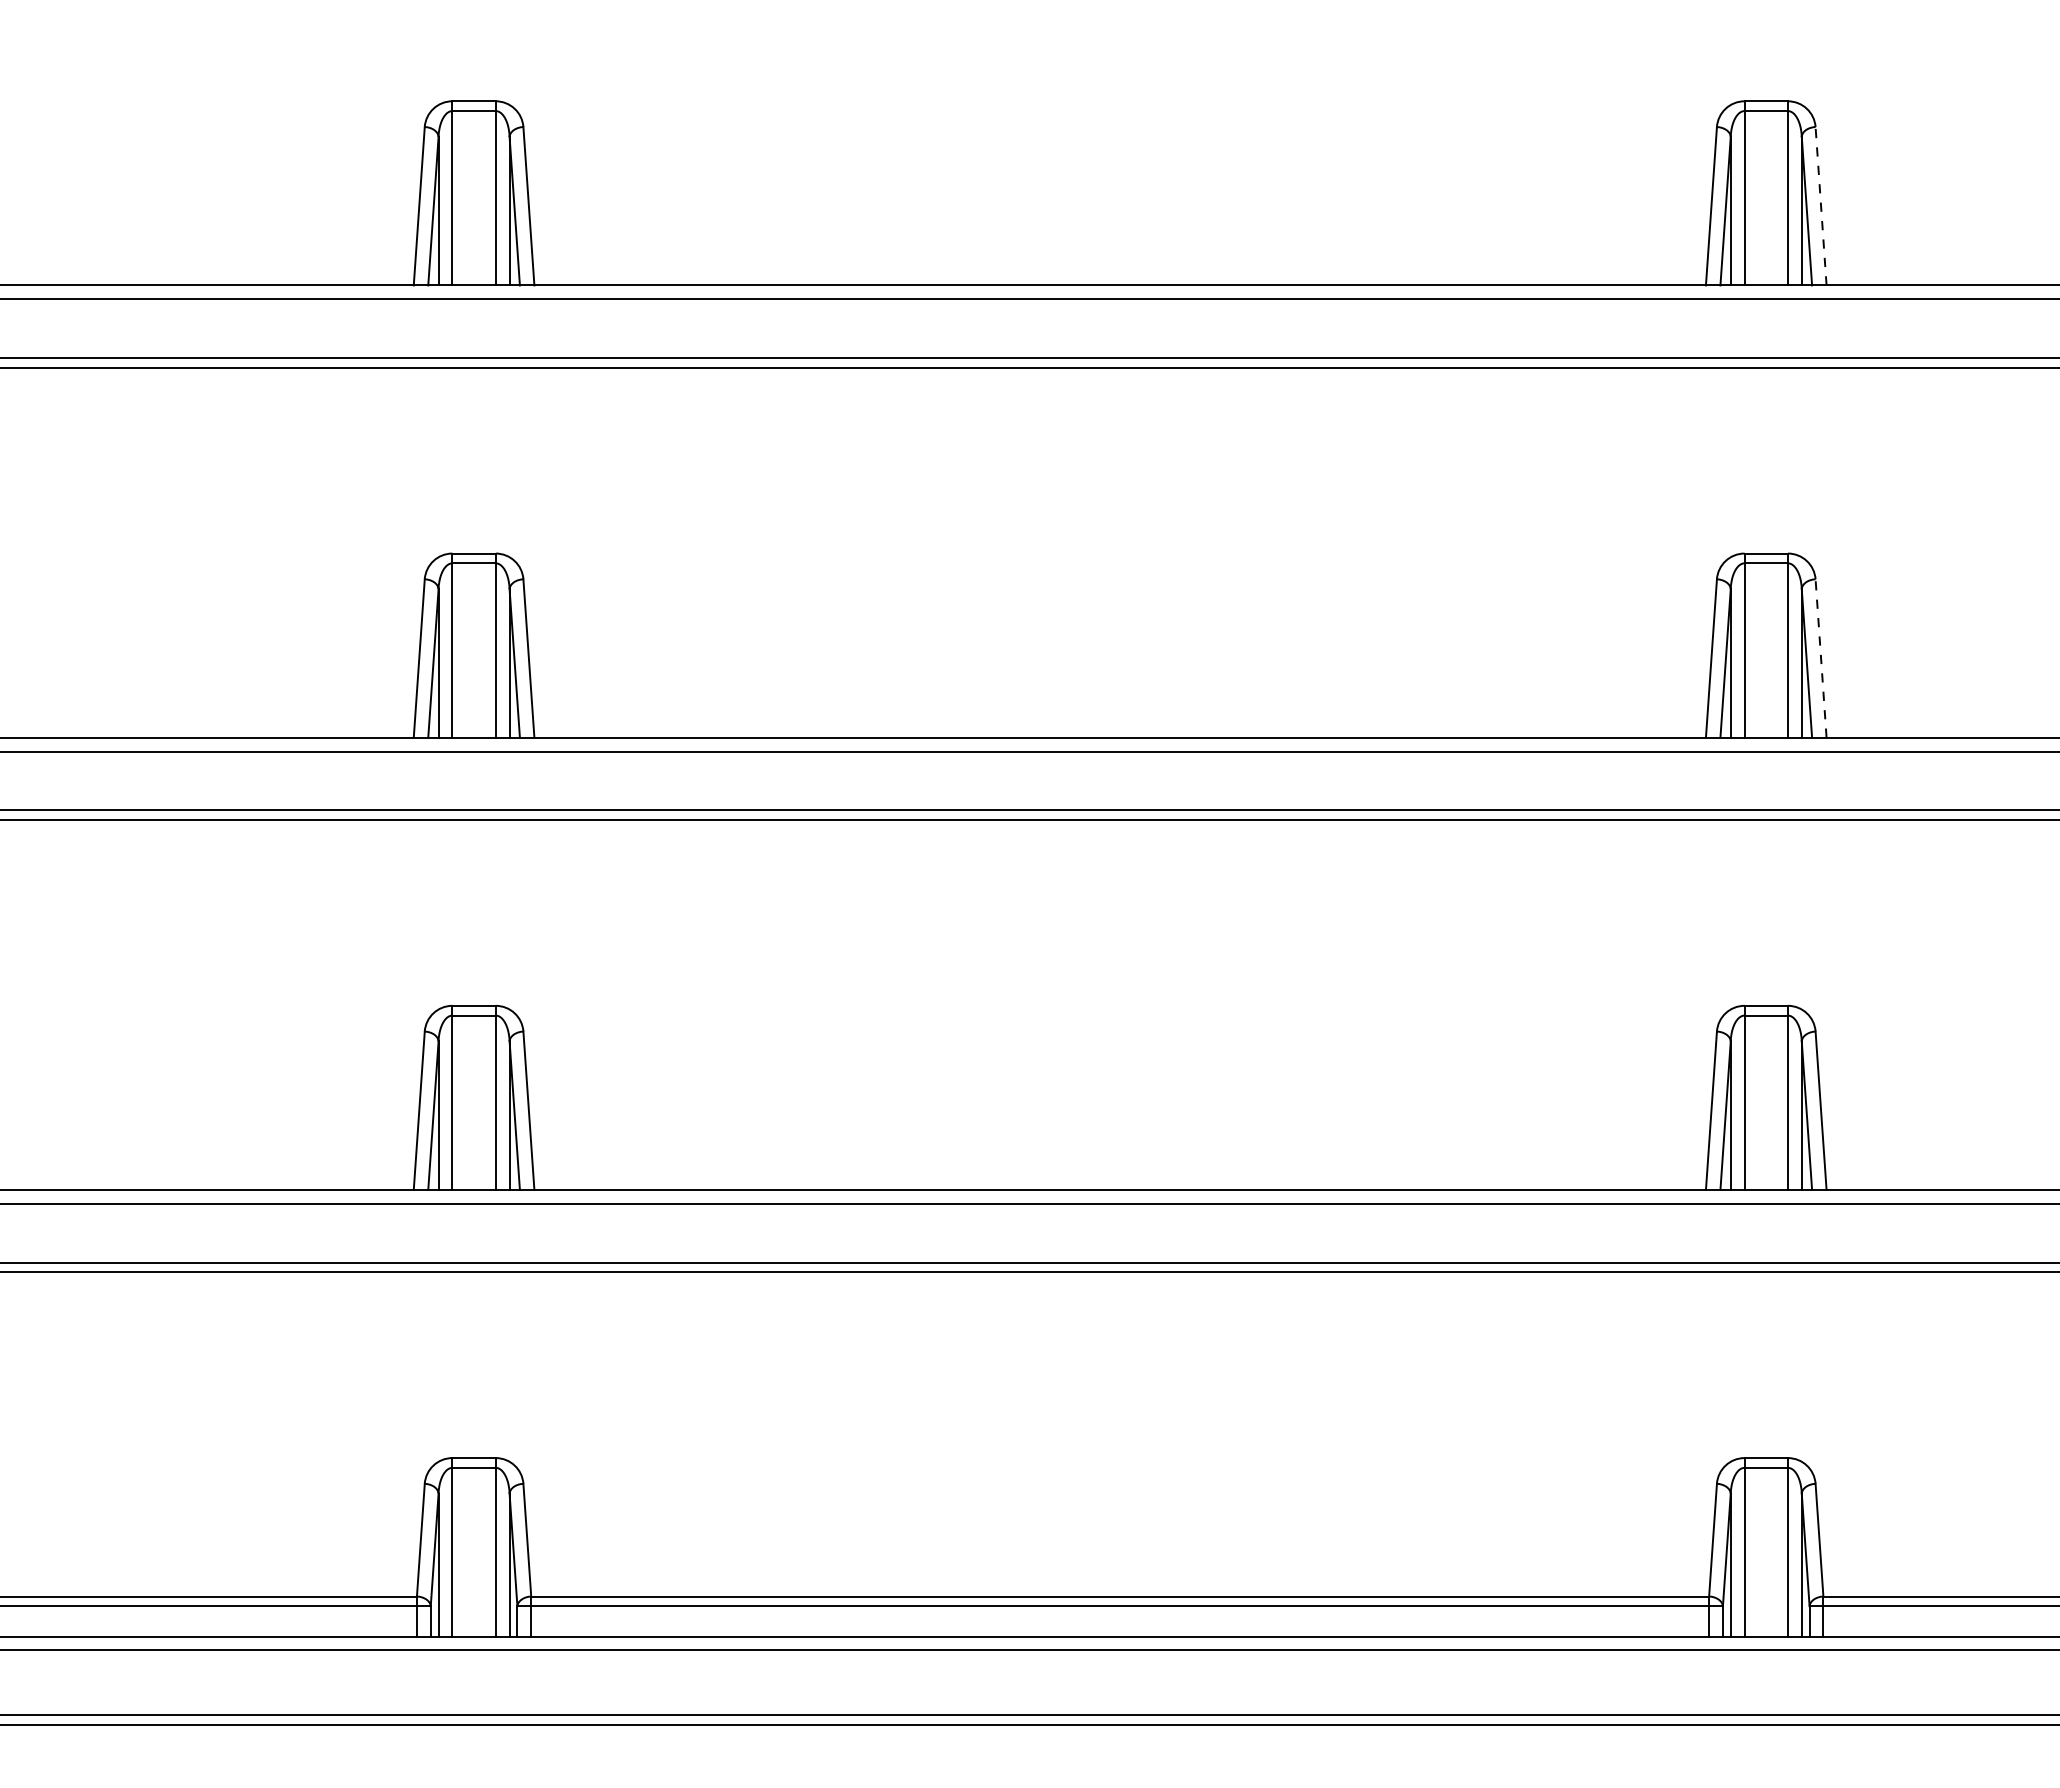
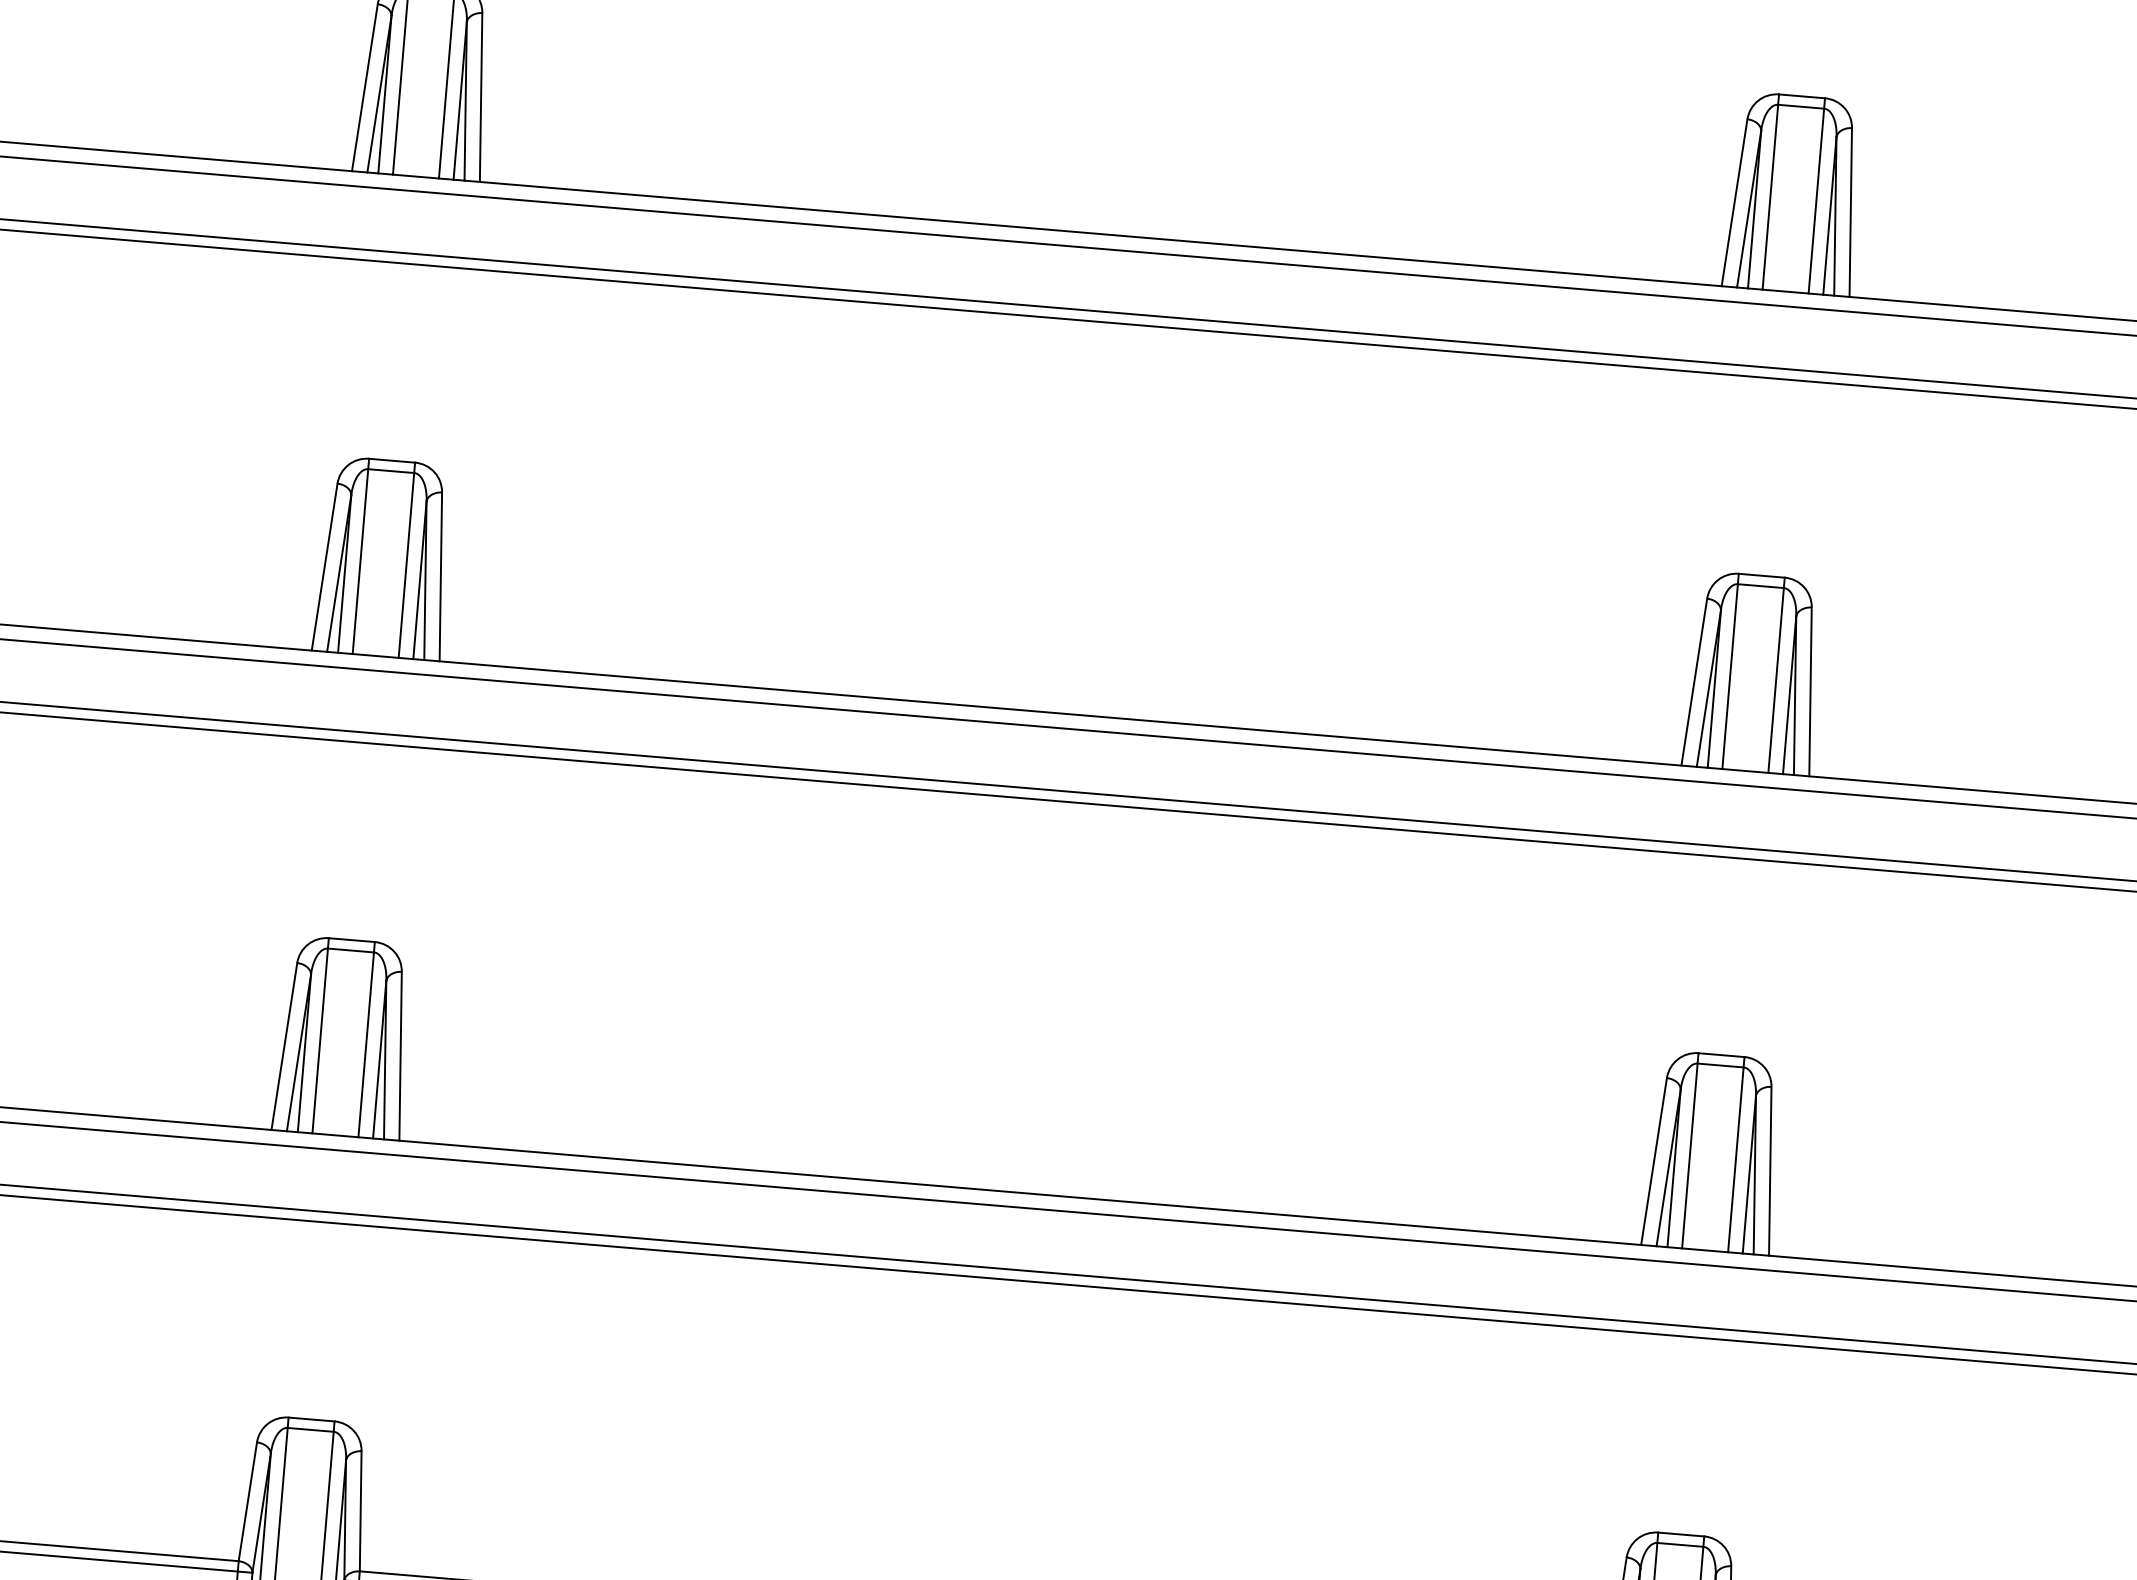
line: (1821, 205) -> (1851, 211), dashed -> solid
line: (1821, 658) -> (1810, 691), dashed -> solid

